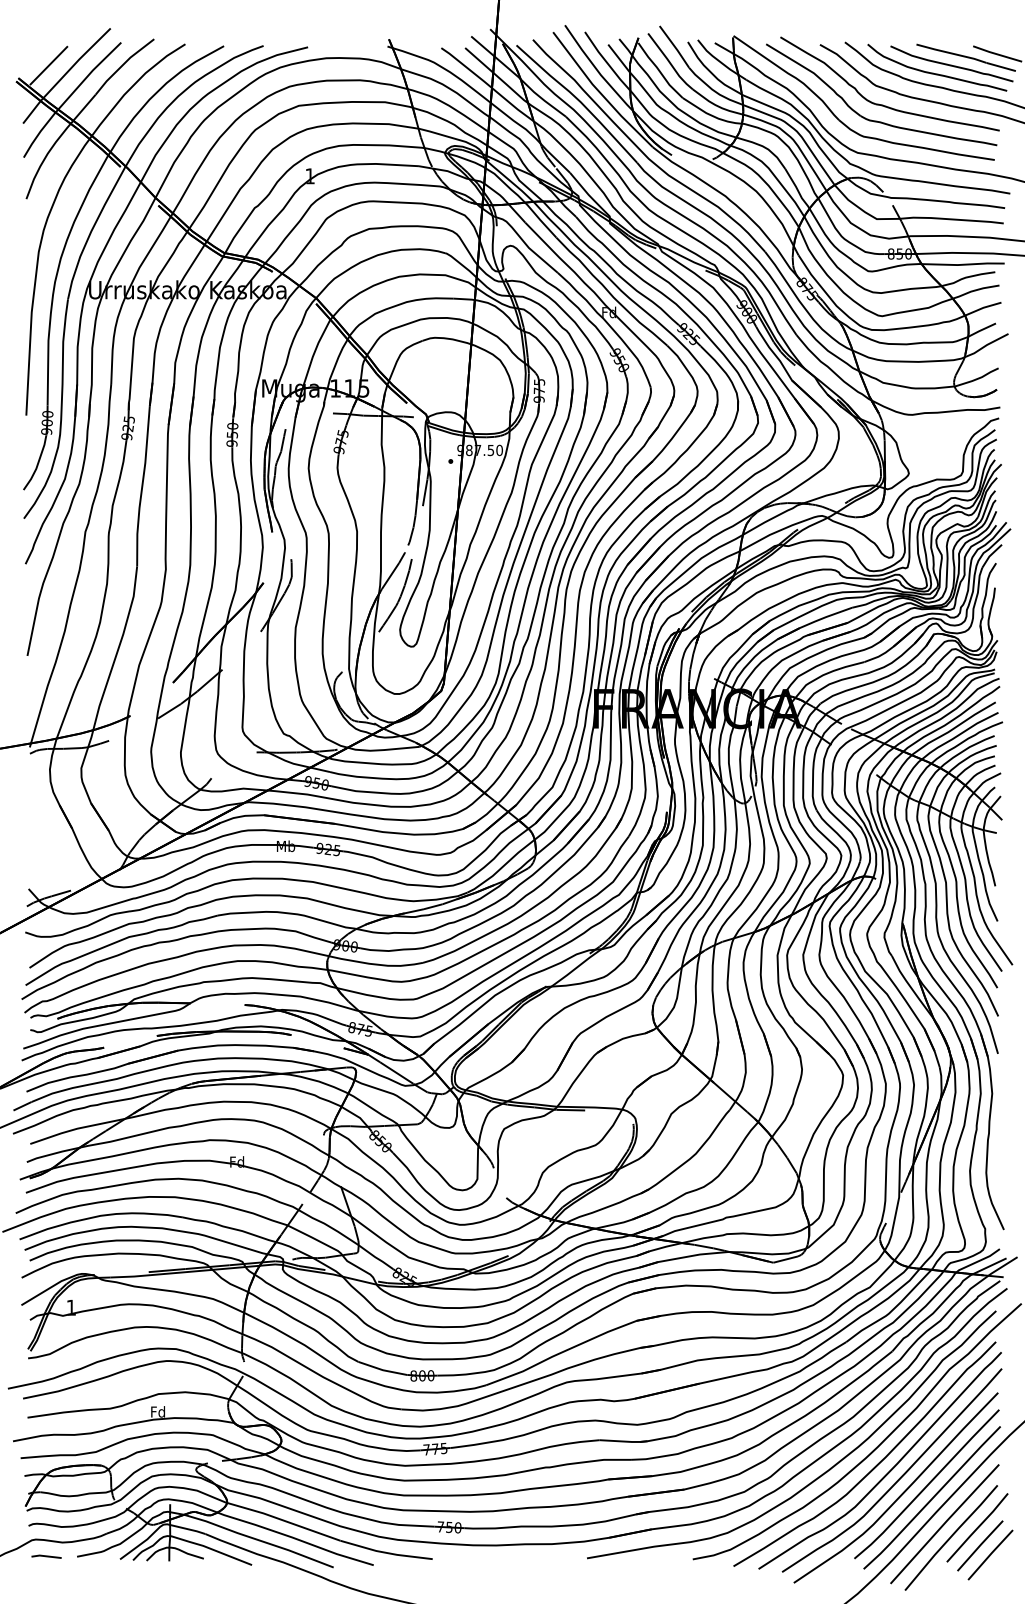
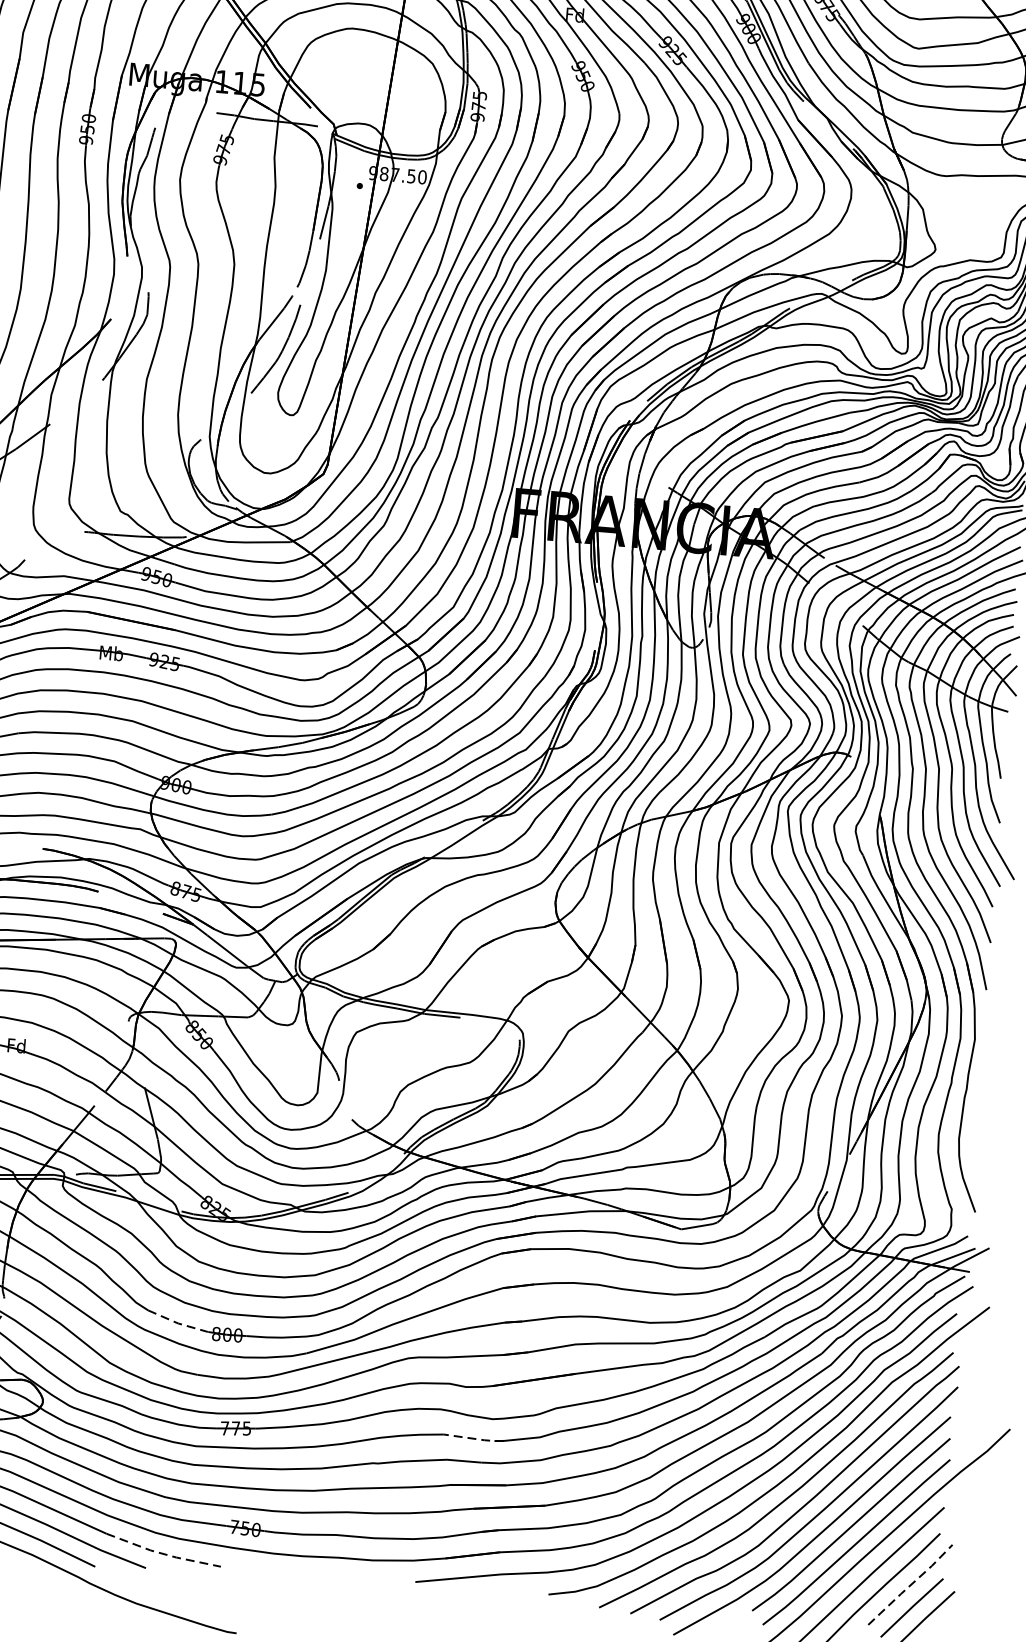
line: (382, 1370) -> (177, 1323), solid -> dashed
line: (625, 1441) -> (476, 1438), solid -> dashed
line: (977, 1527) -> (910, 1584), solid -> dashed
line: (385, 1552) -> (162, 1553), solid -> dashed

